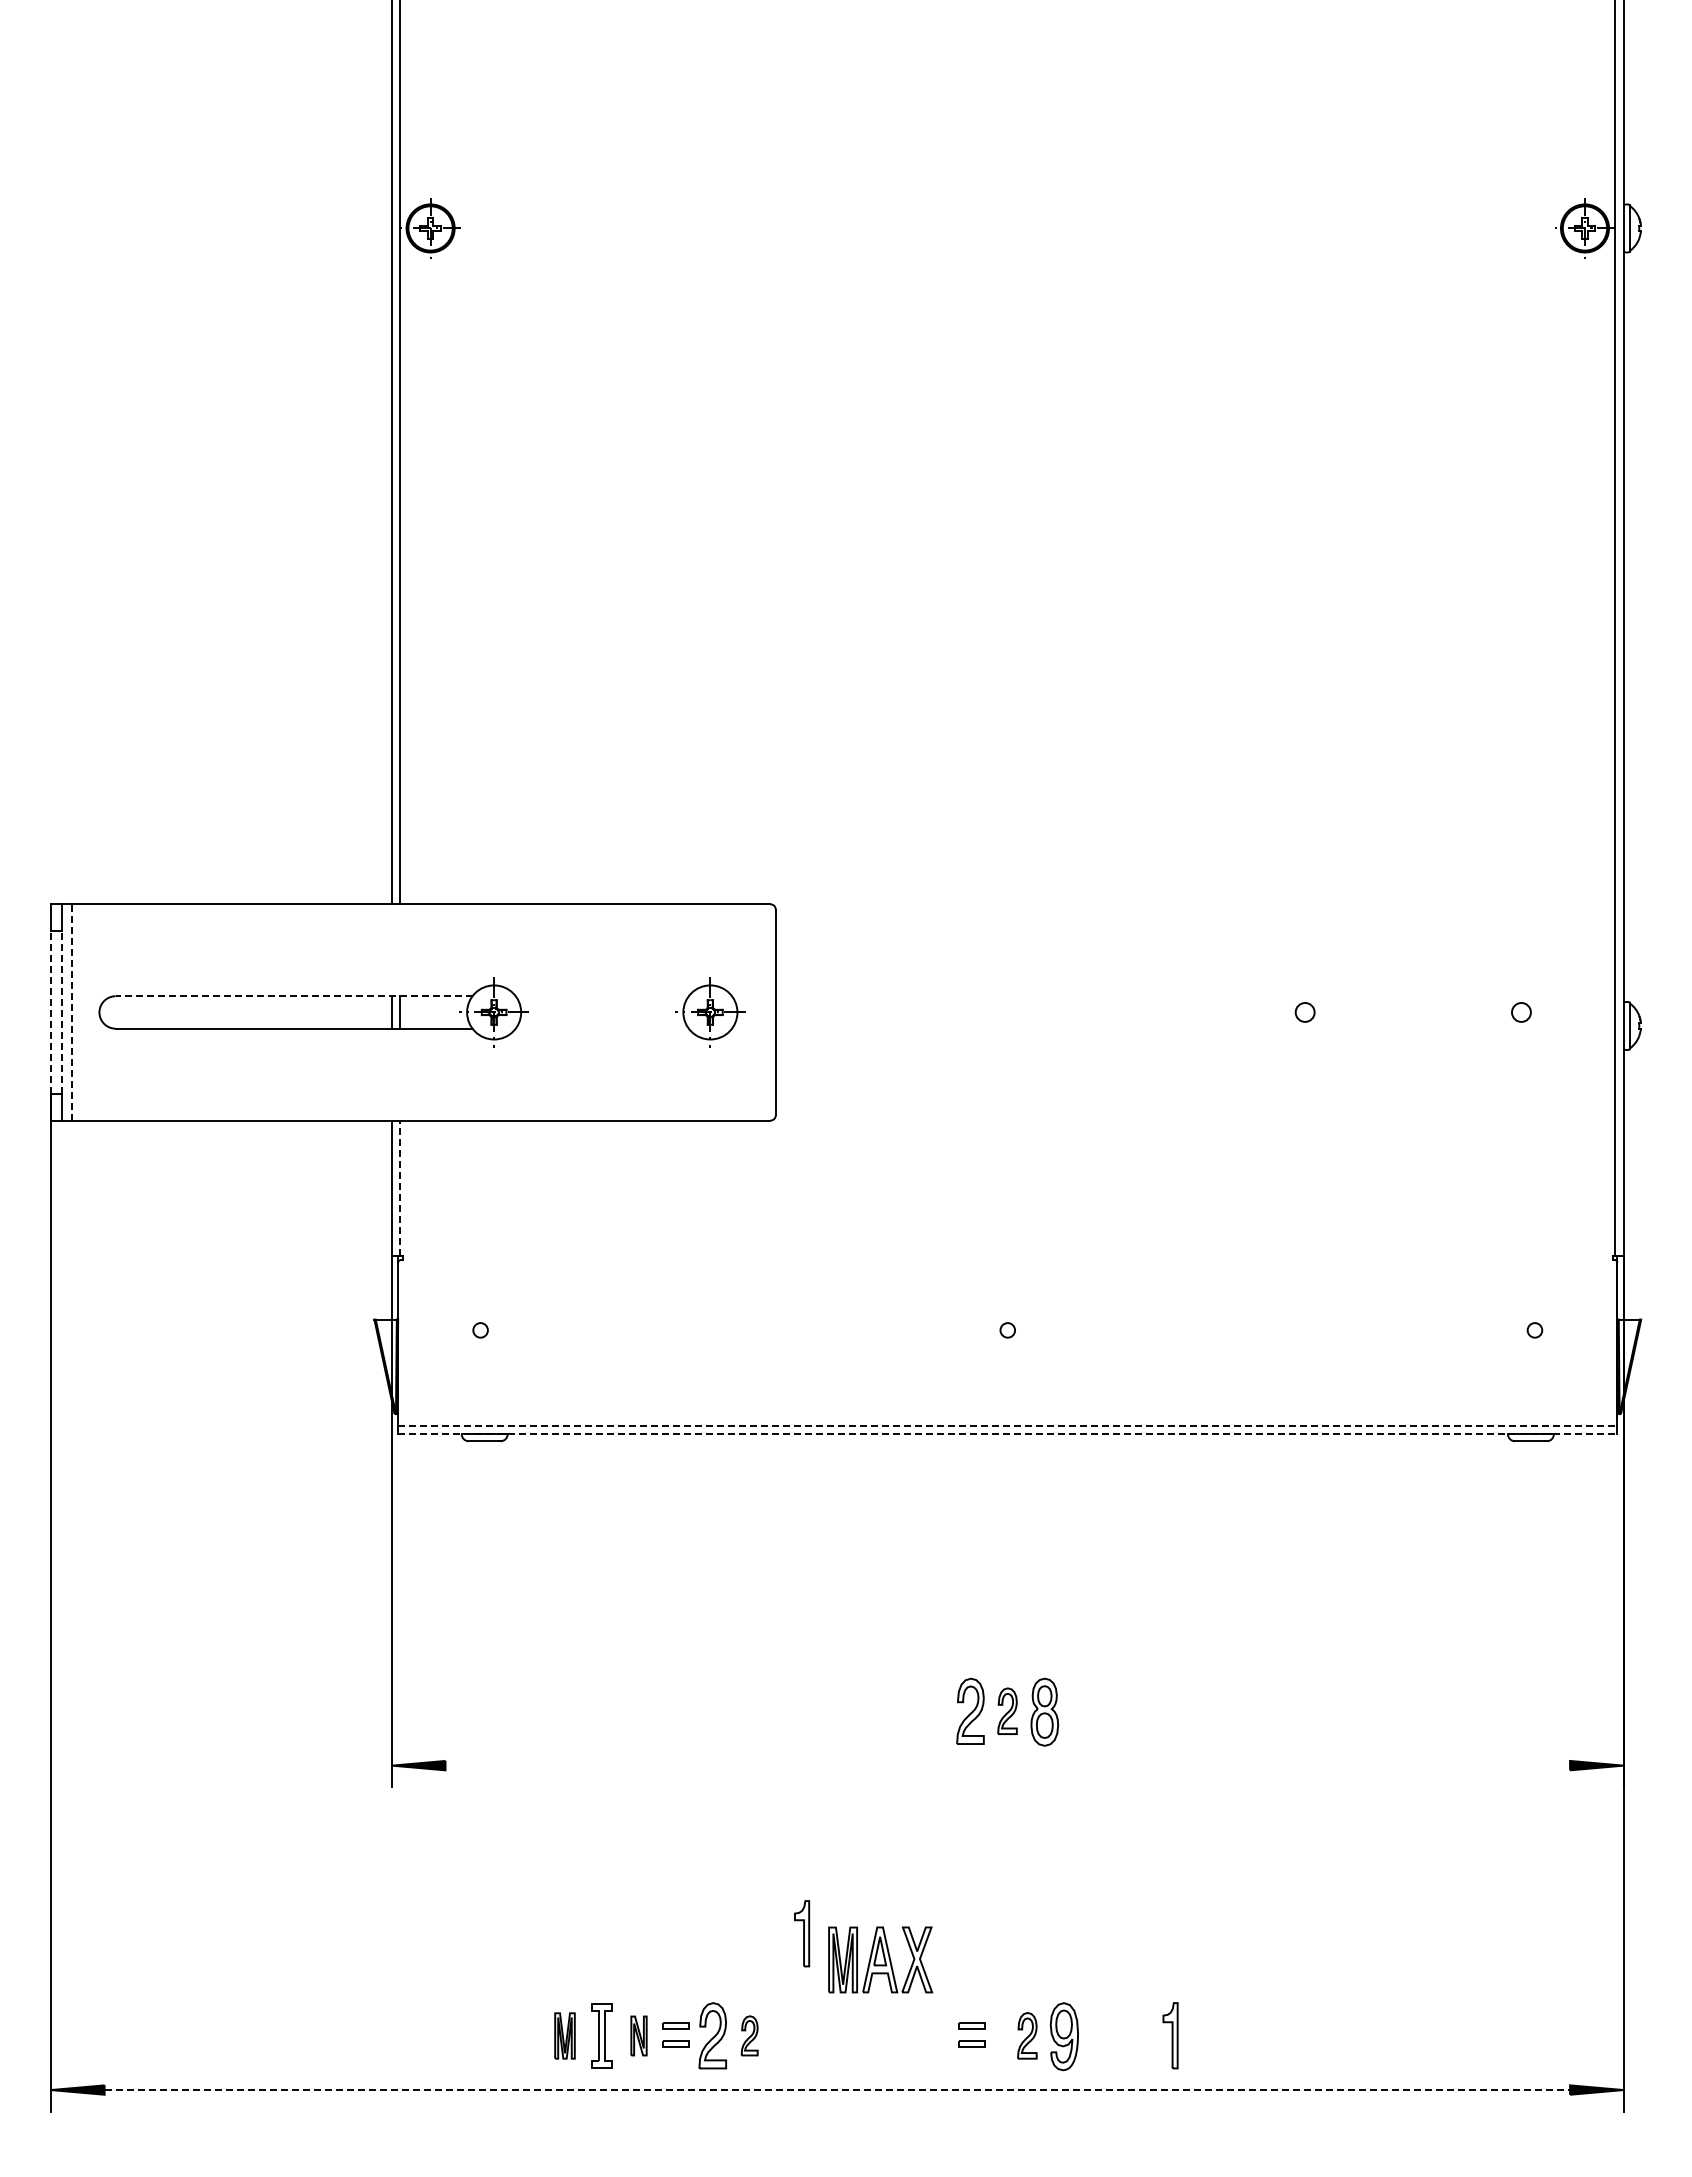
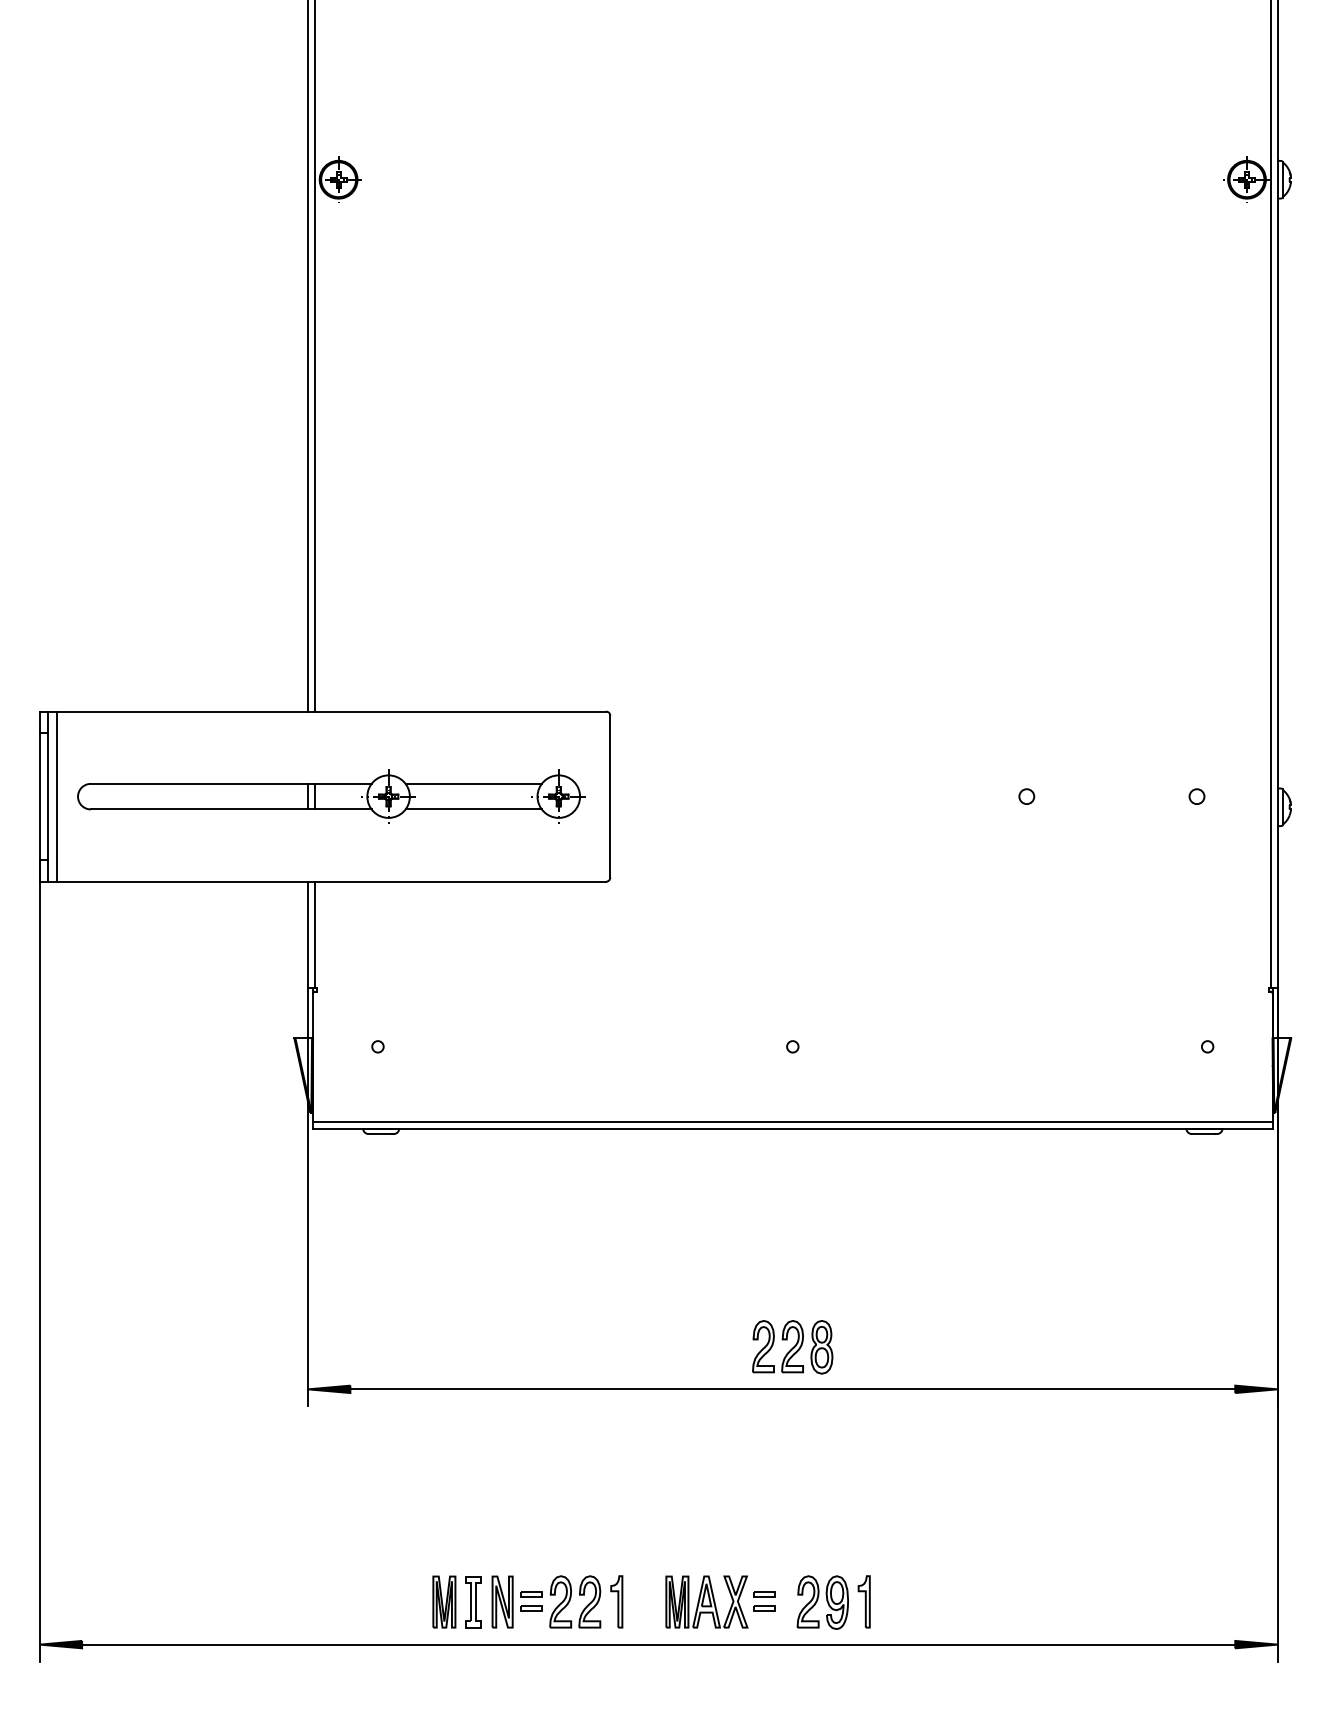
line: (293, 996) -> (230, 784), dashed -> solid
line: (601, 996) -> (473, 784), added
line: (50, 1011) -> (39, 795), dashed -> solid
line: (61, 1011) -> (48, 795), dashed -> solid
line: (72, 1011) -> (56, 795), dashed -> solid
line: (601, 1028) -> (473, 809), added
line: (400, 1188) -> (314, 935), dashed -> solid
line: (1007, 1425) -> (792, 1121), dashed -> solid
line: (1007, 1434) -> (792, 1128), dashed -> solid
part: (1007, 1710) -> (792, 1345), size x1.43
line: (1007, 1765) -> (792, 1389), added
part: (802, 1933) -> (617, 1601), moved
part: (880, 1959) -> (706, 1601), moved
part: (564, 2035) -> (443, 1601), size x1.43
part: (638, 2035) -> (502, 1601), size x1.67
part: (749, 2035) -> (589, 1601), size x1.67
part: (1027, 2035) -> (808, 1601), size x1.43
part: (1170, 2035) -> (864, 1601), moved
line: (837, 2090) -> (658, 1644), dashed -> solid

